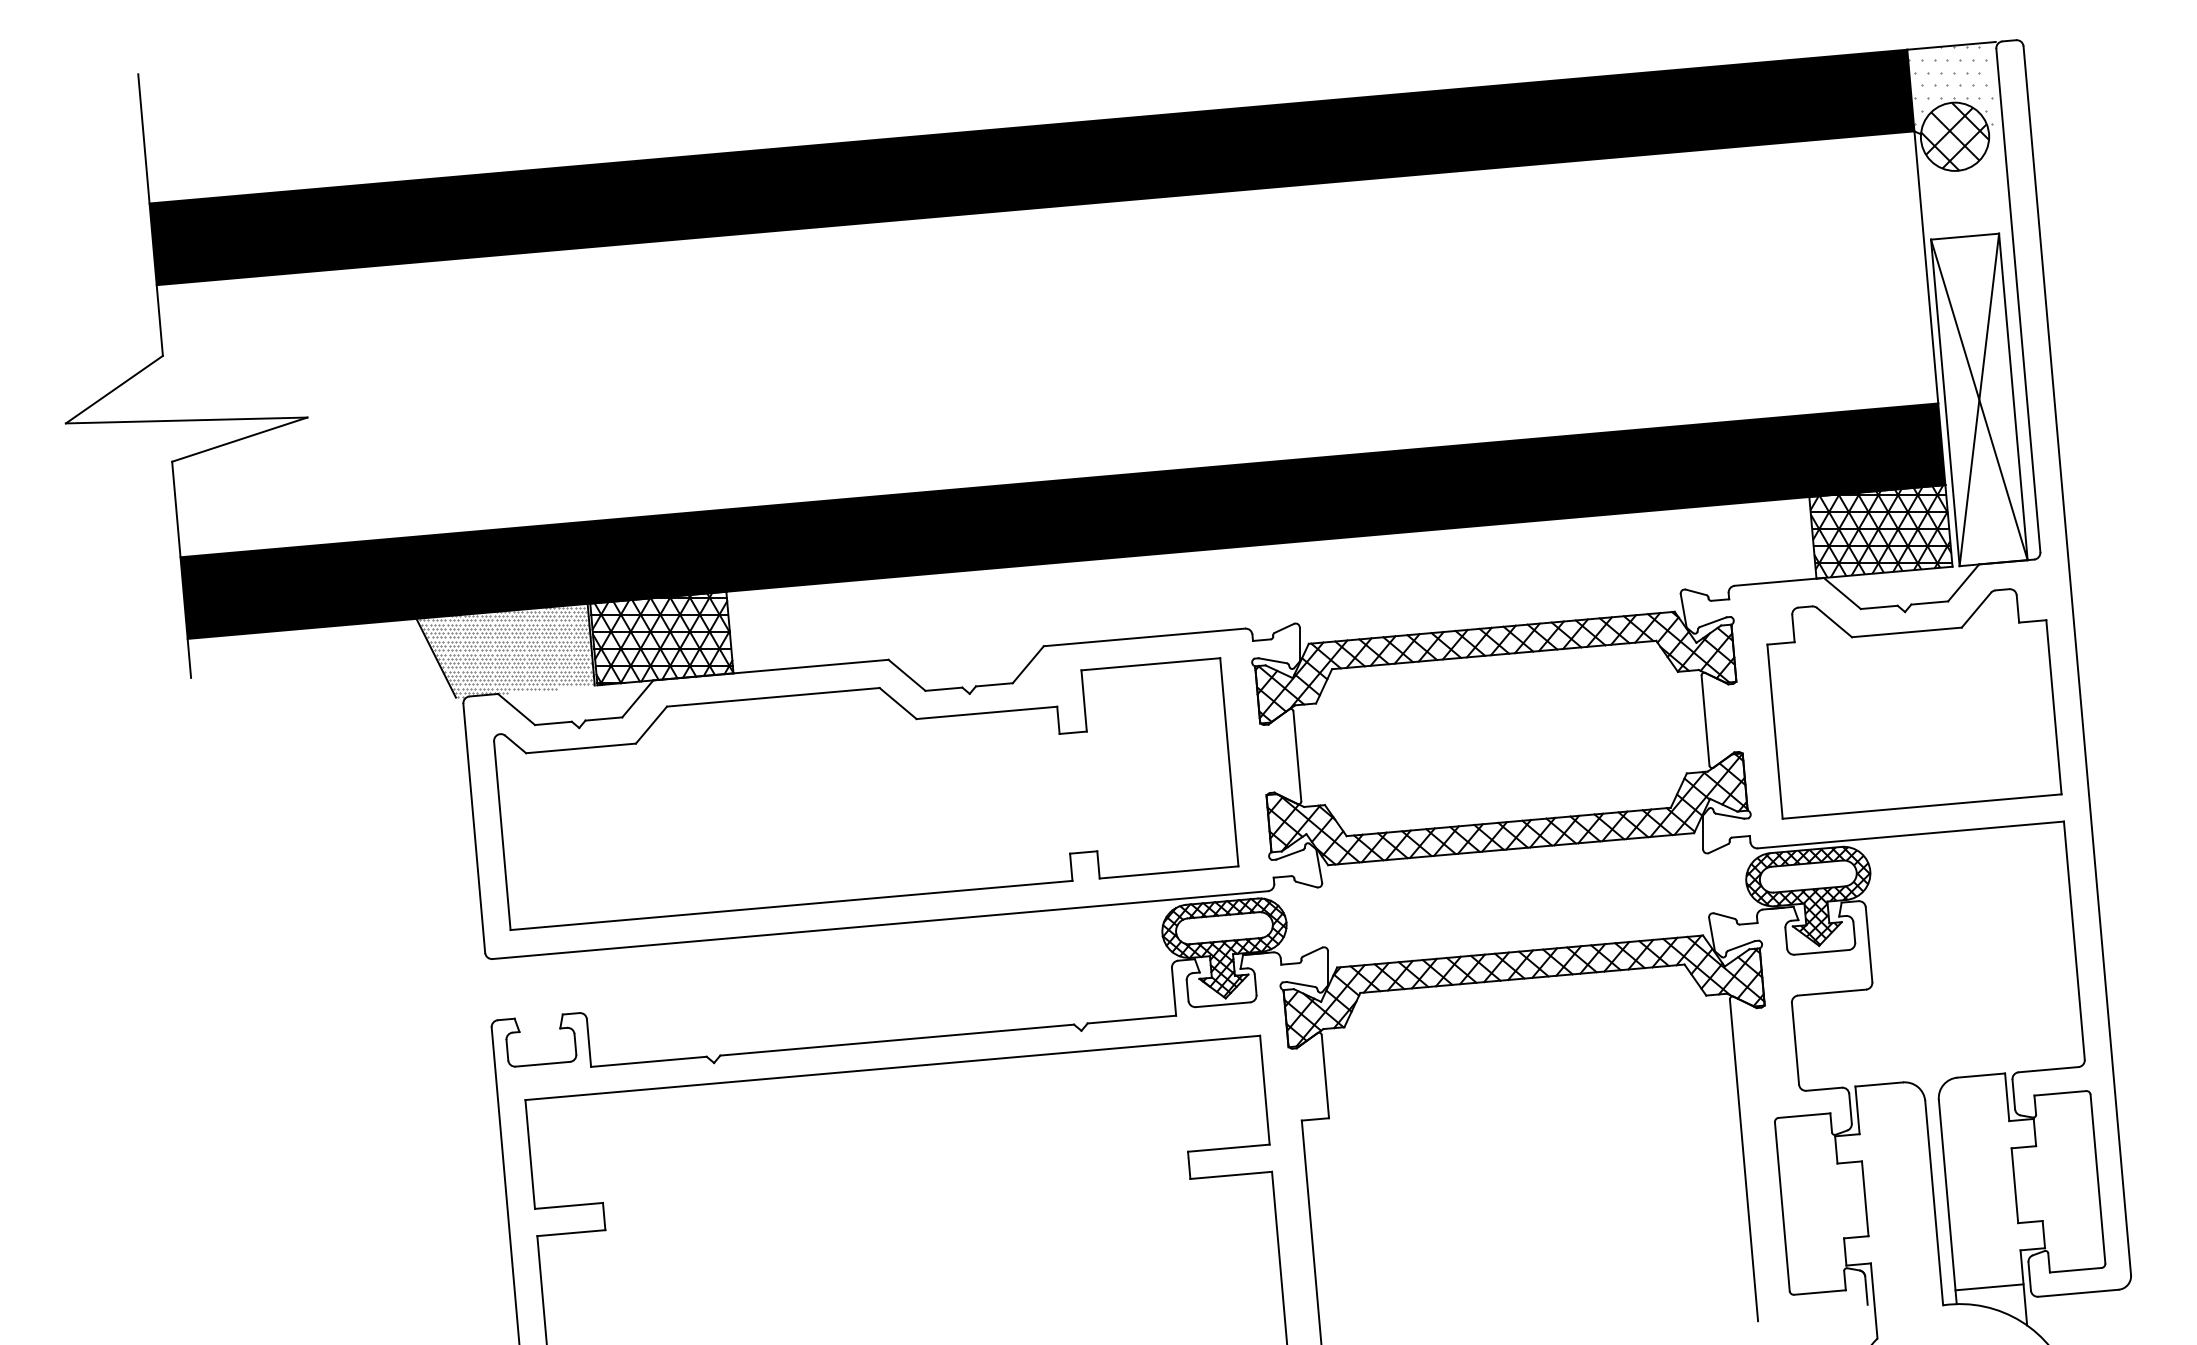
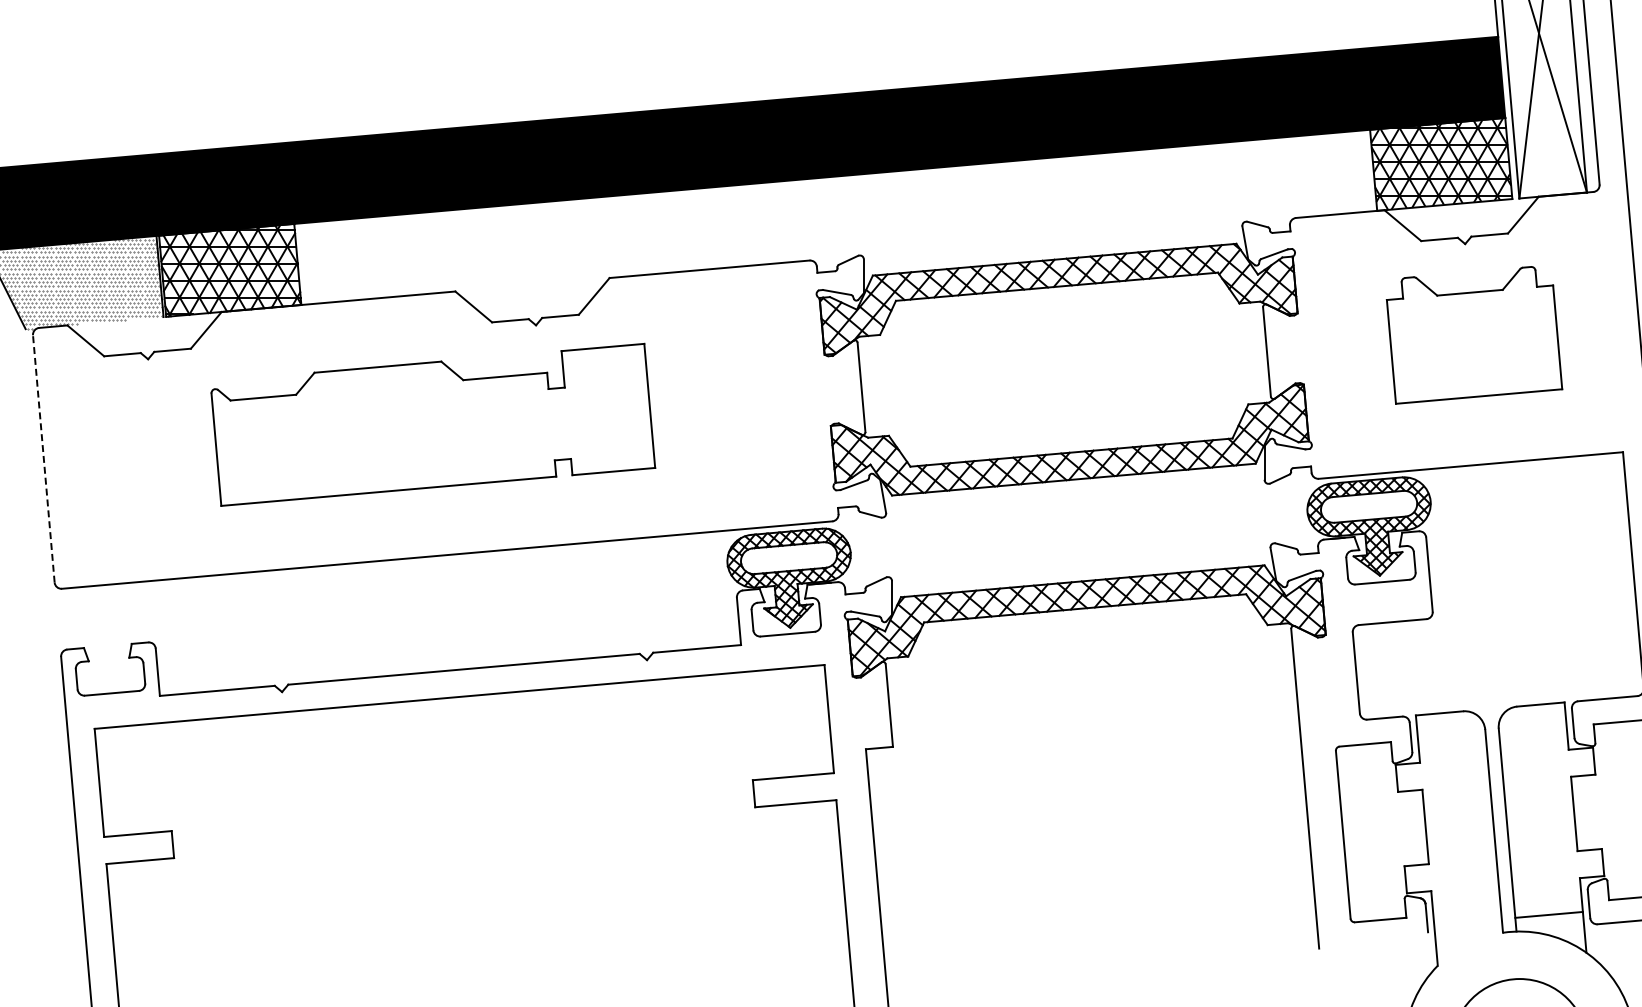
part: (1914, 703) -> (1474, 334), size x0.6
part: (866, 793) -> (433, 424), size x0.6
line: (474, 828) -> (44, 459), solid -> dashed

